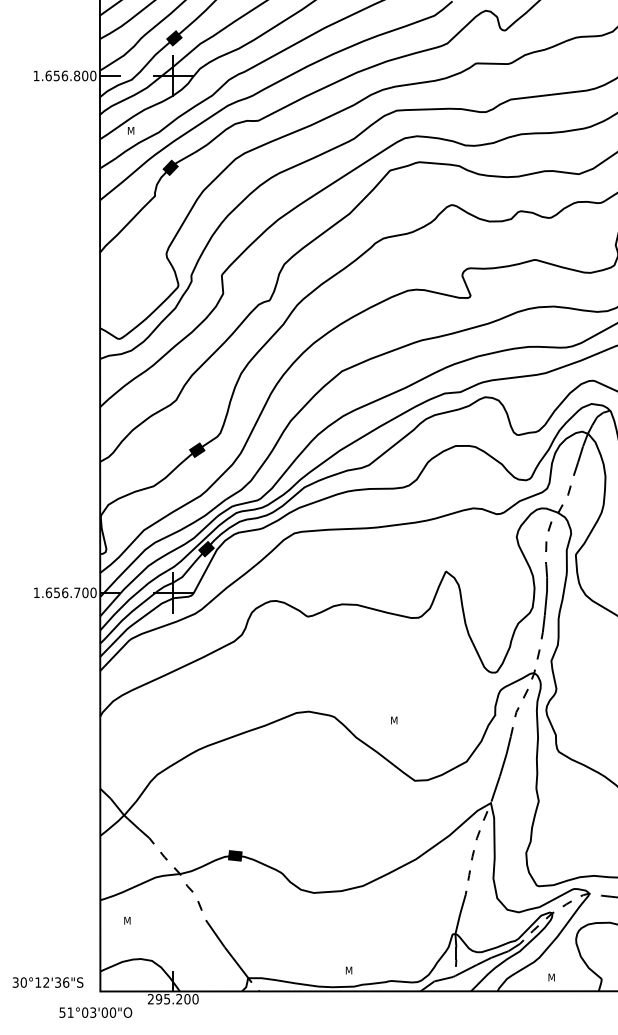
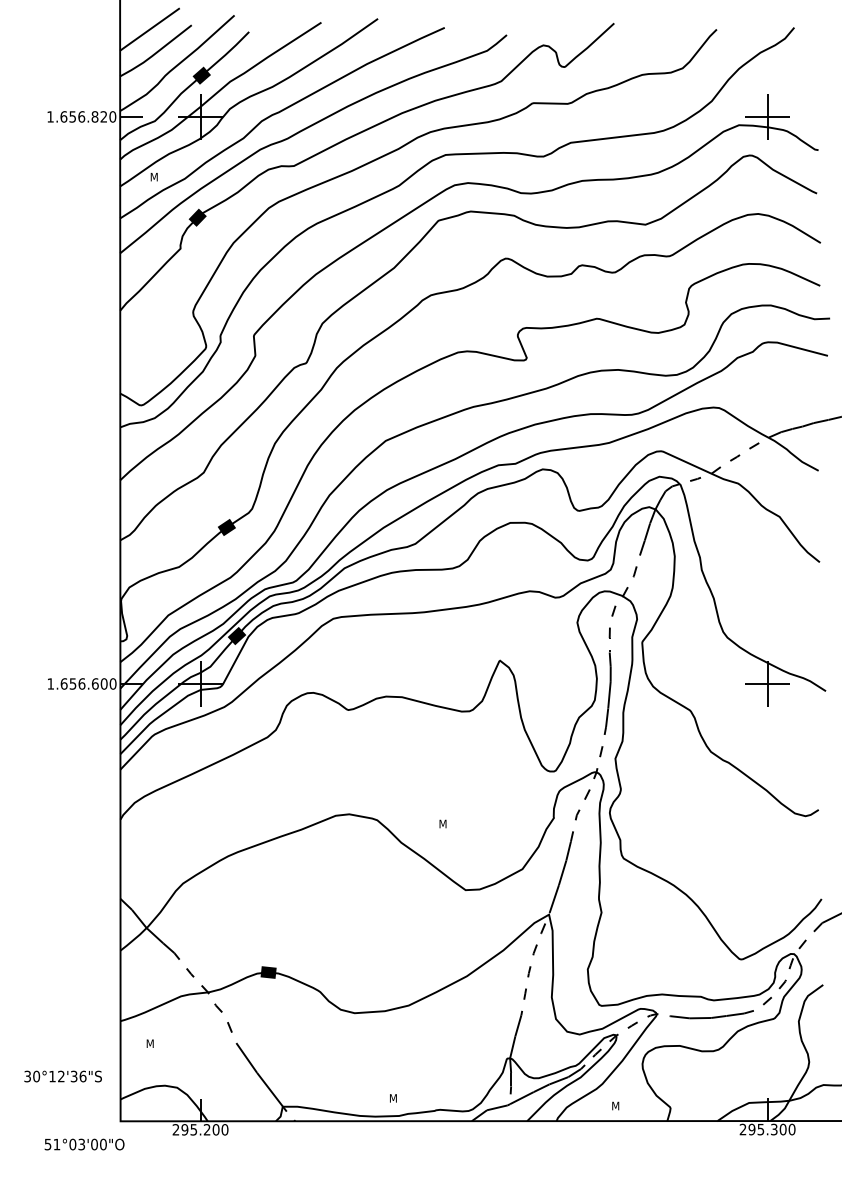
text: (84, 75) -> (103, 116), 1.656.800 -> 1.656.820
text: (76, 592) -> (94, 683), 1.656.700 -> 1.656.600
text: (47, 982) -> (62, 1076), moved
text: (95, 1012) -> (84, 1144), moved

